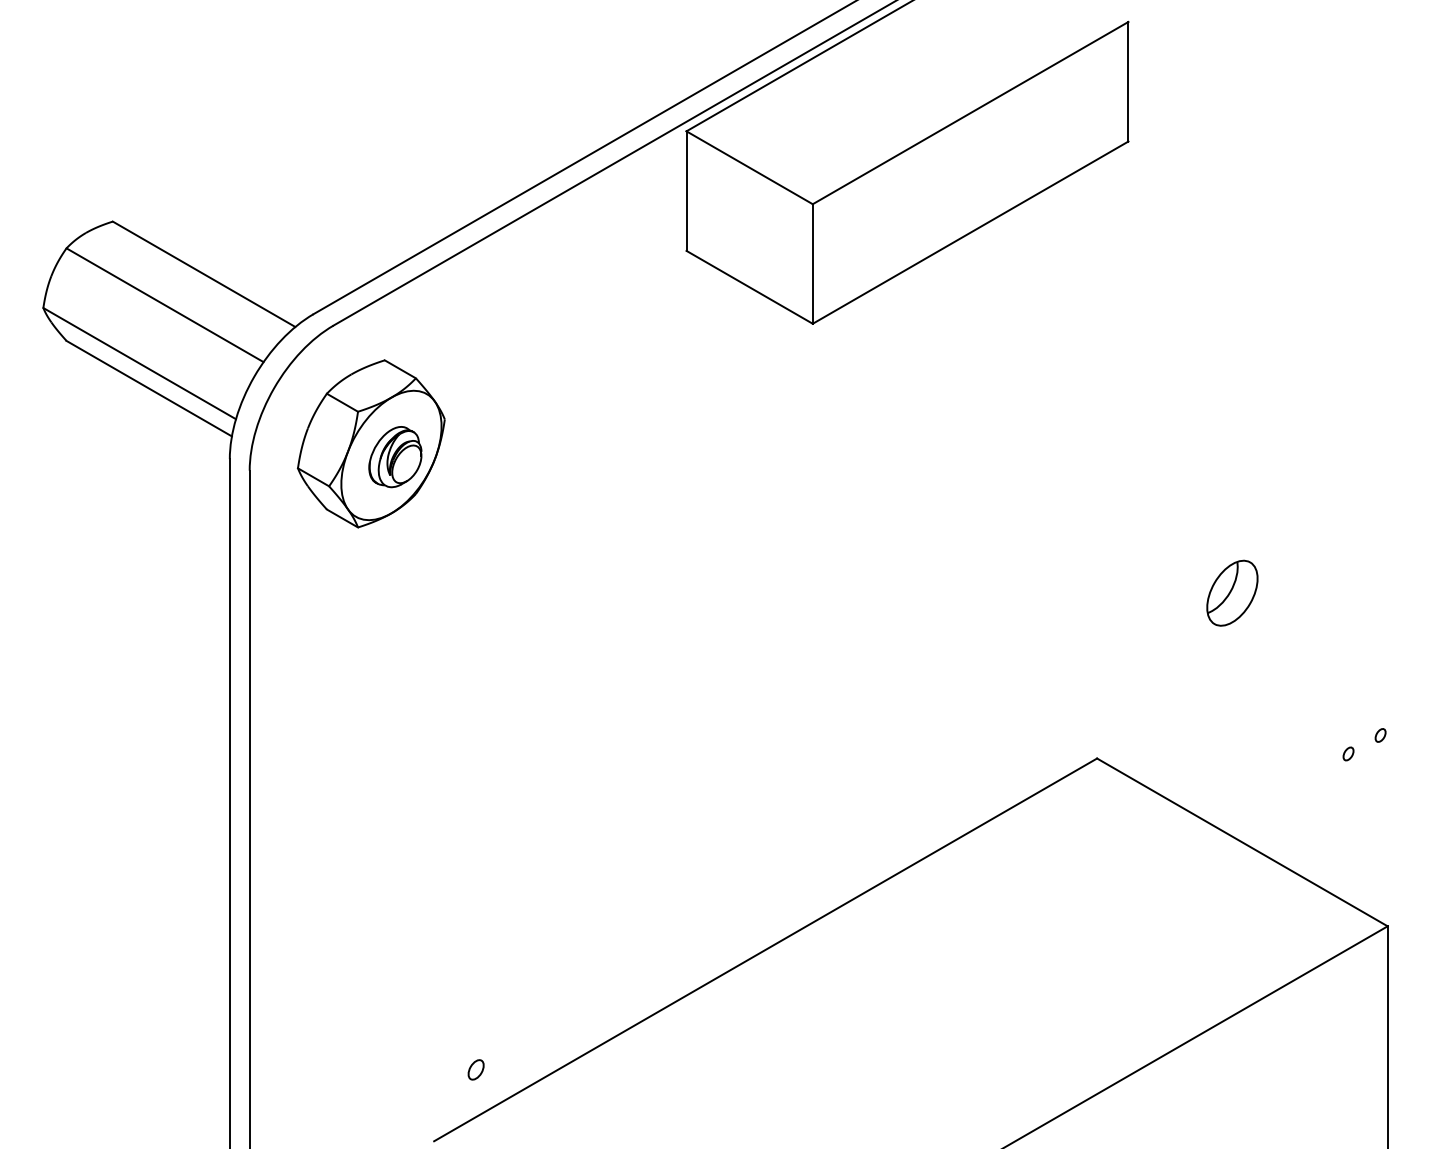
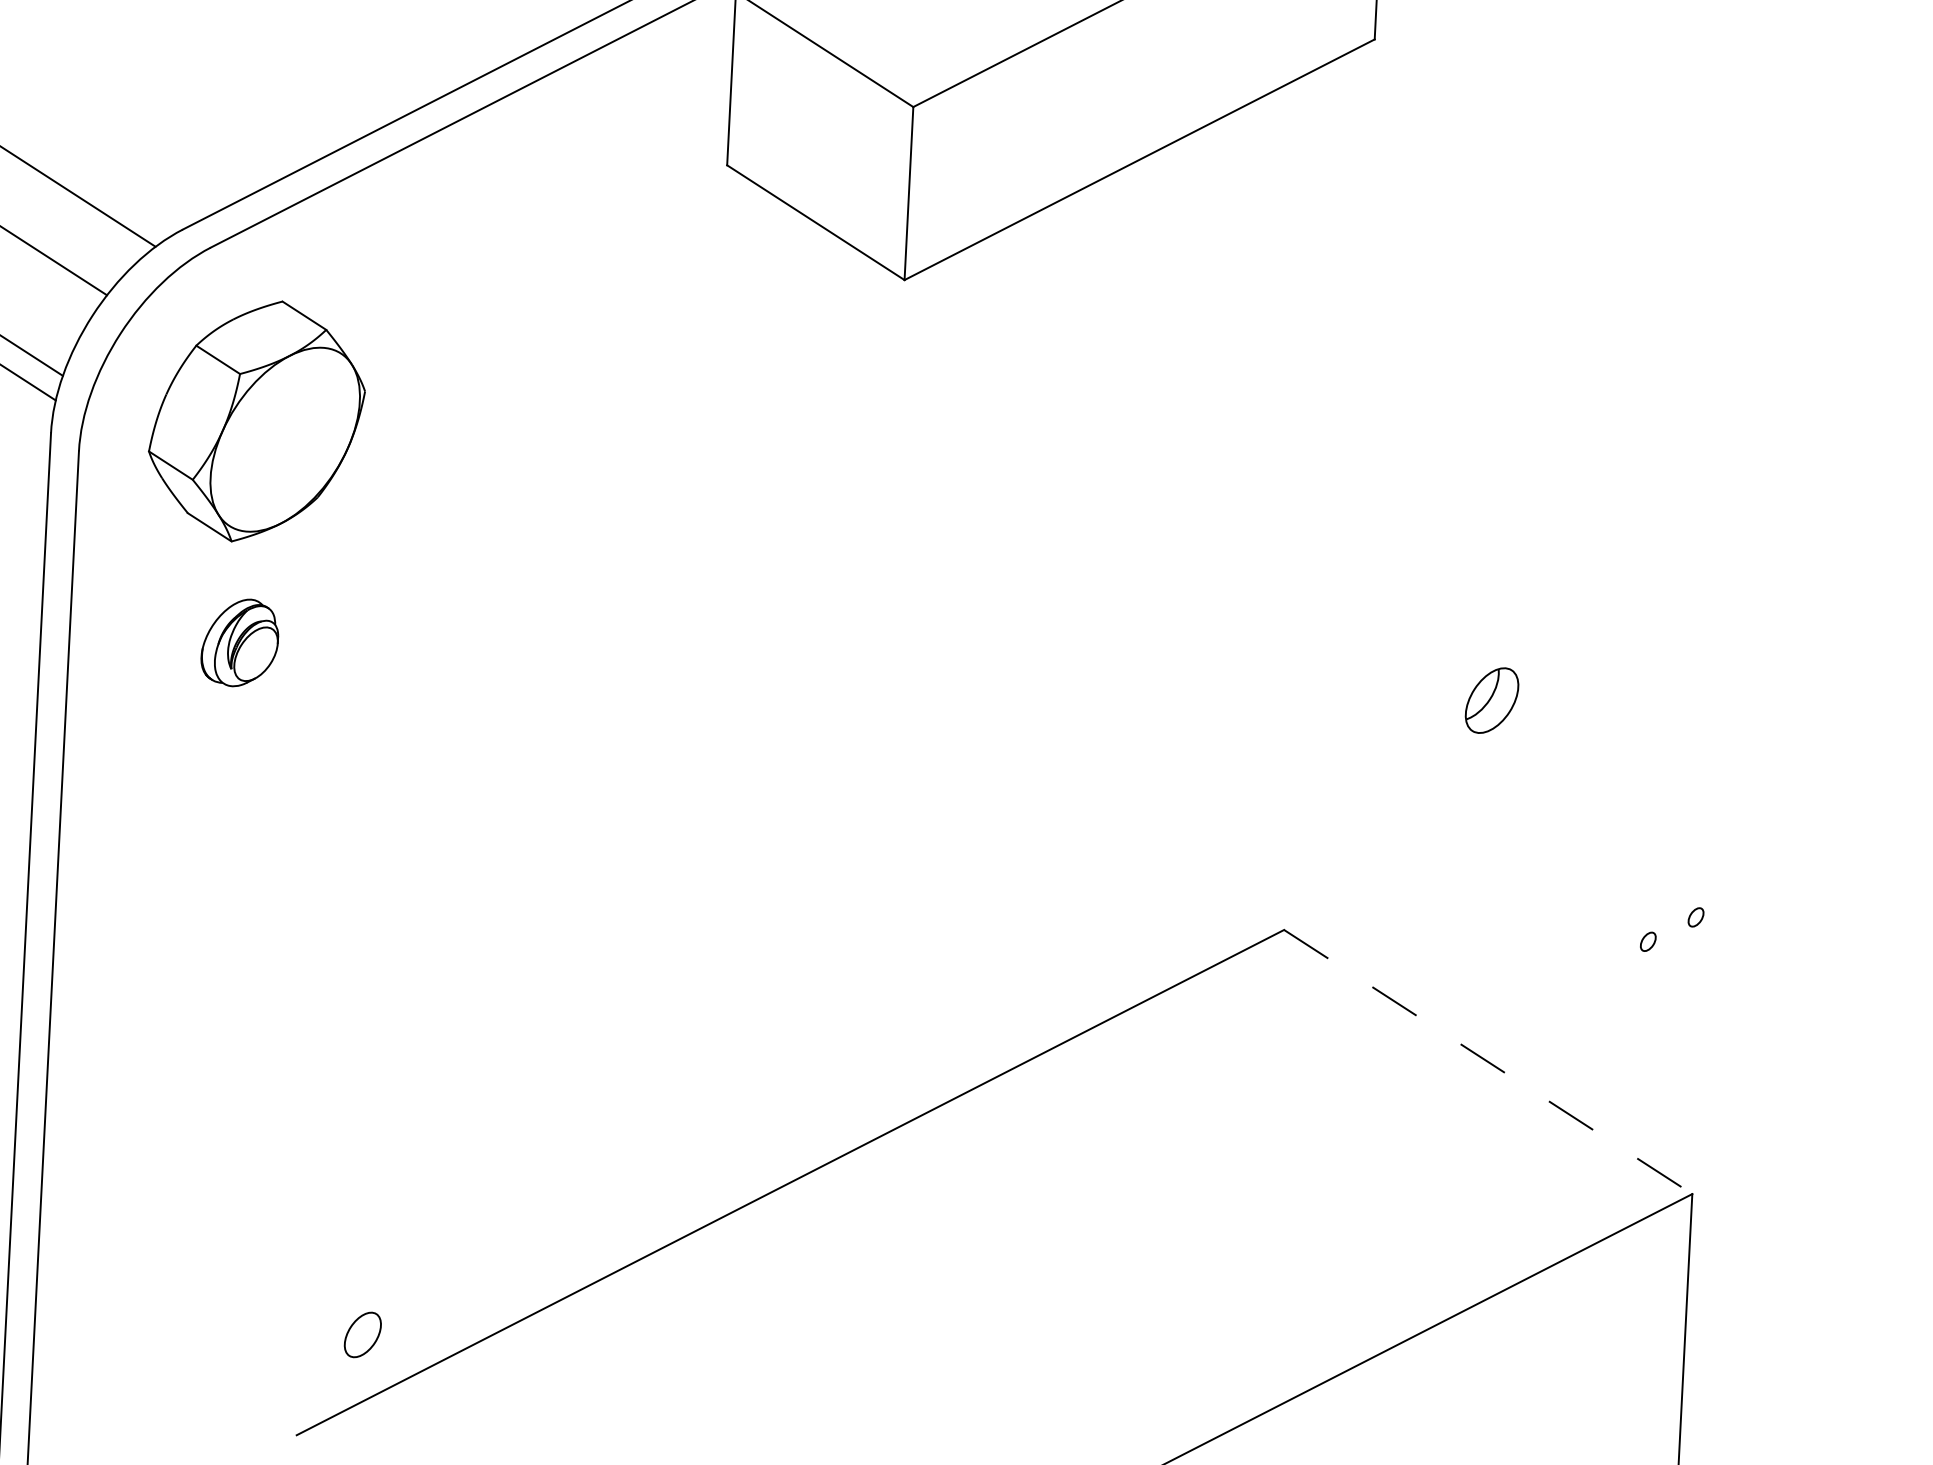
part: (395, 457) -> (240, 643), moved
part: (1232, 592) -> (1492, 699), size x0.7
line: (1242, 842) -> (1488, 1062), solid -> dashed
part: (475, 1069) -> (361, 1334), size x1.6

